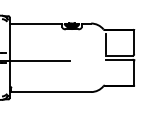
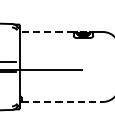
line: (35, 23) -> (46, 31), solid -> dashed
line: (51, 92) -> (62, 102), solid -> dashed

